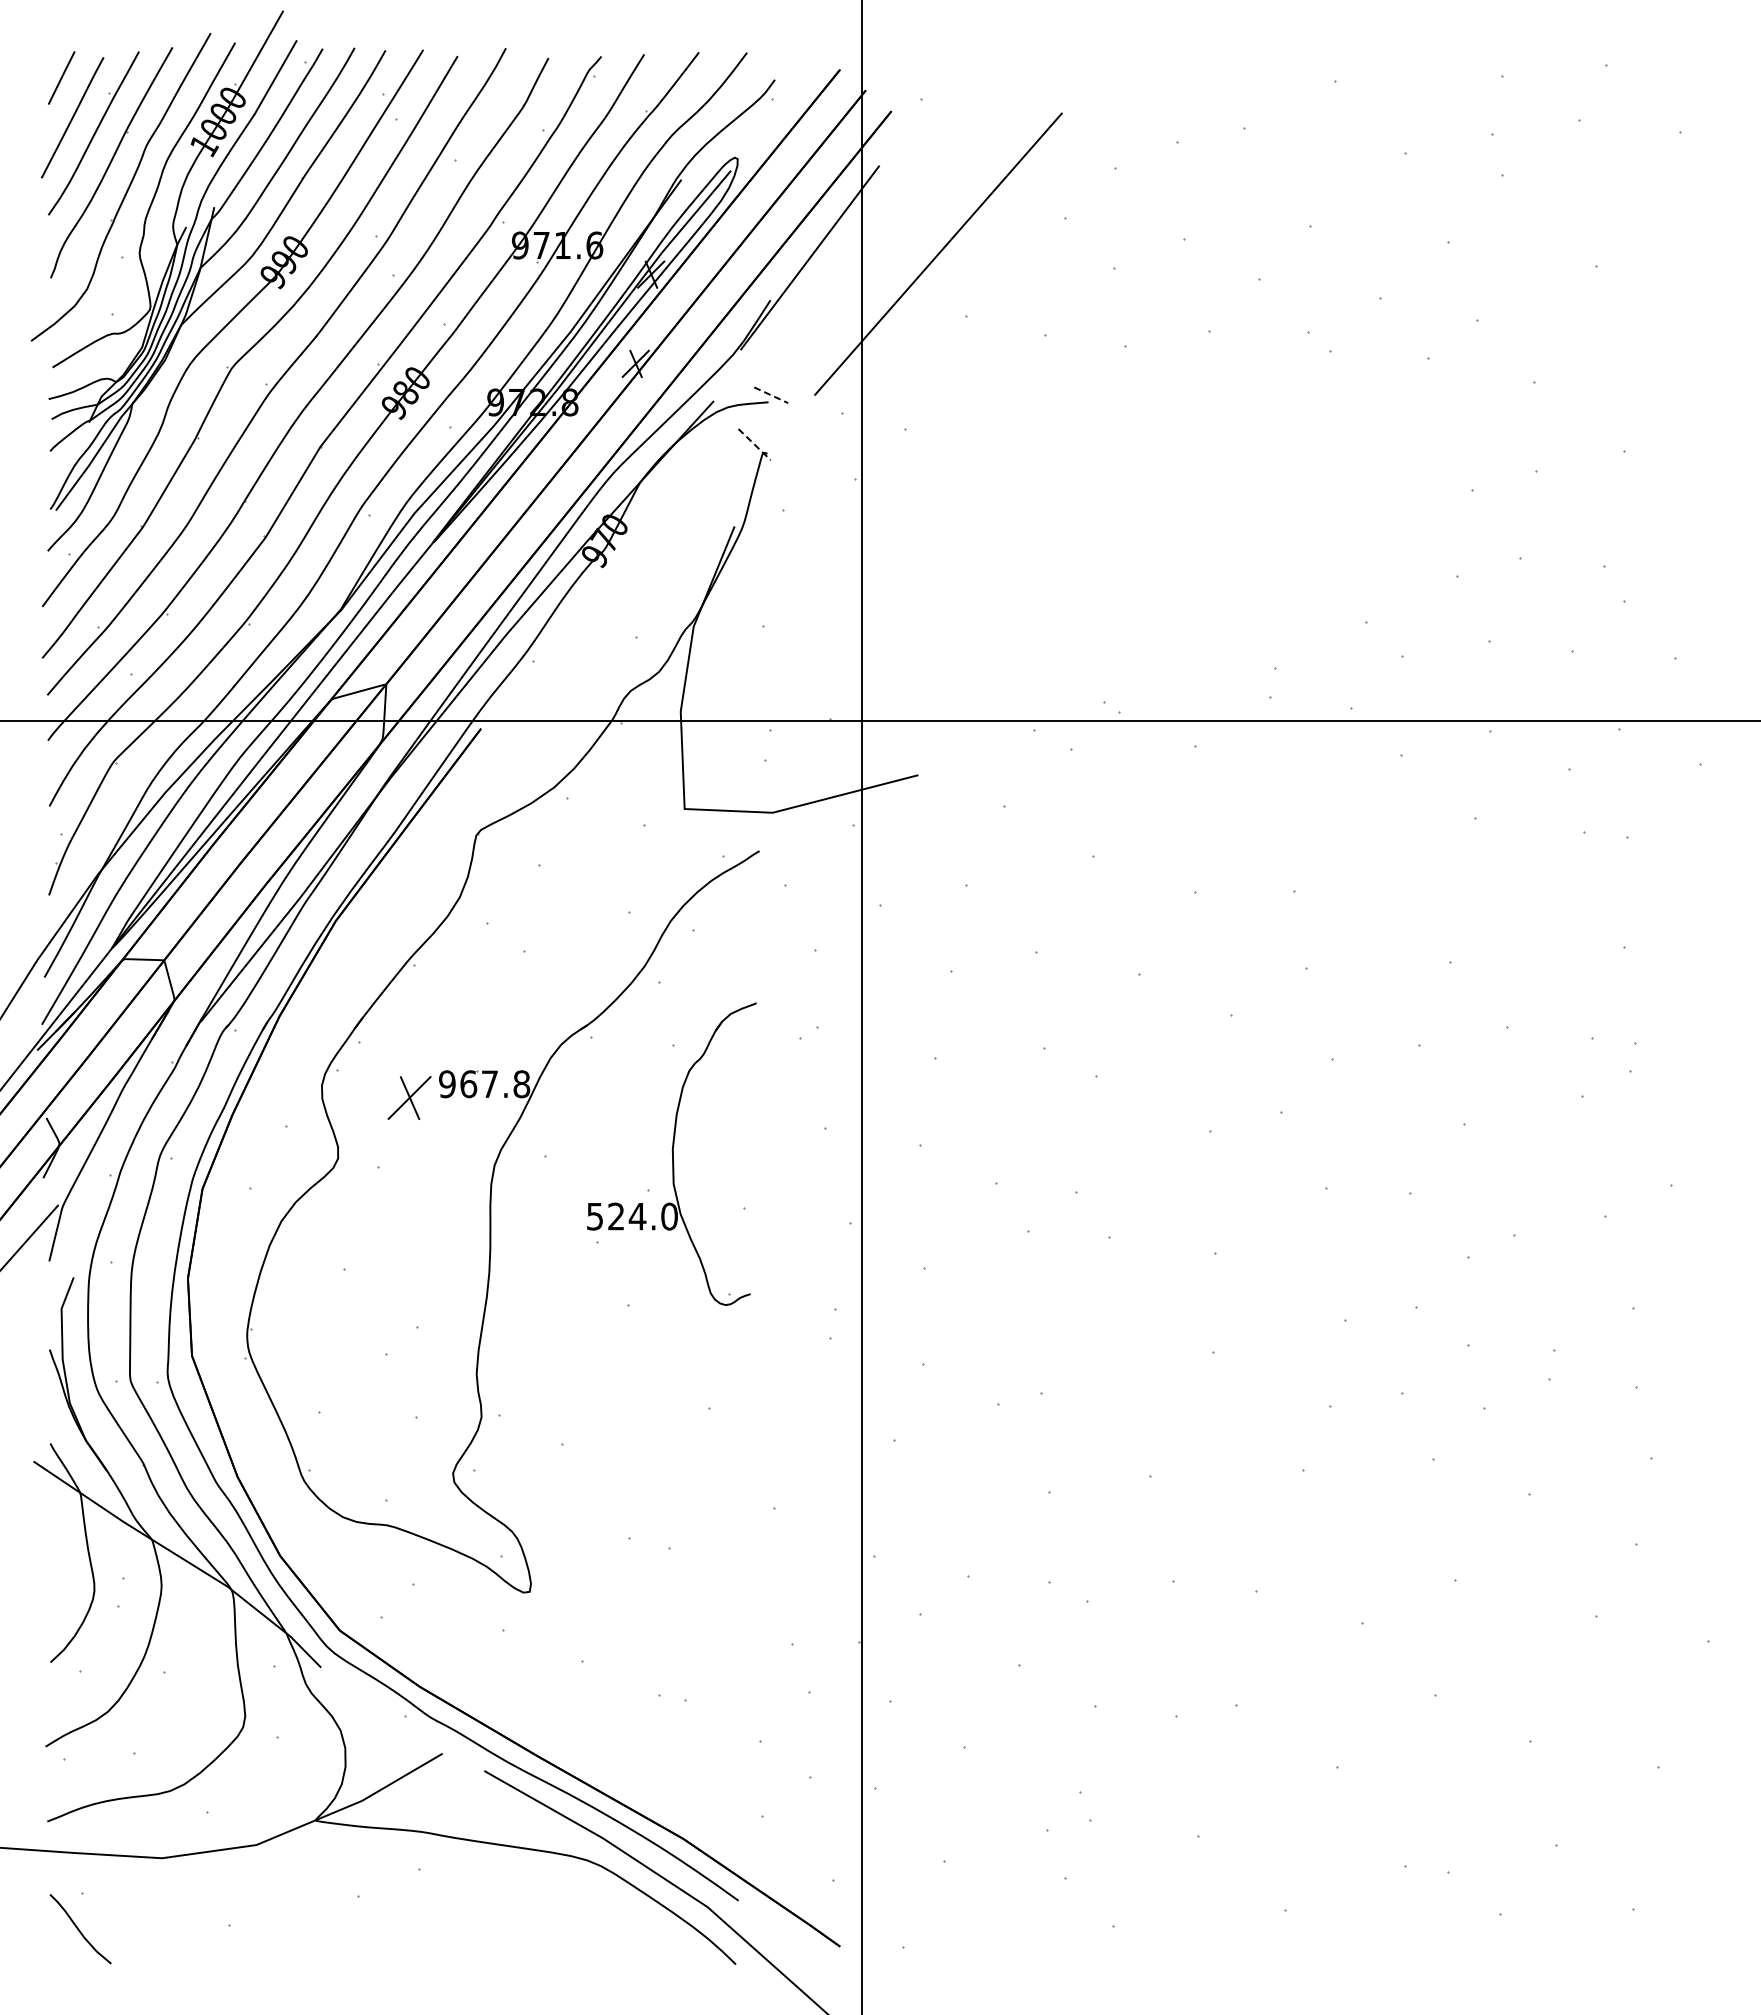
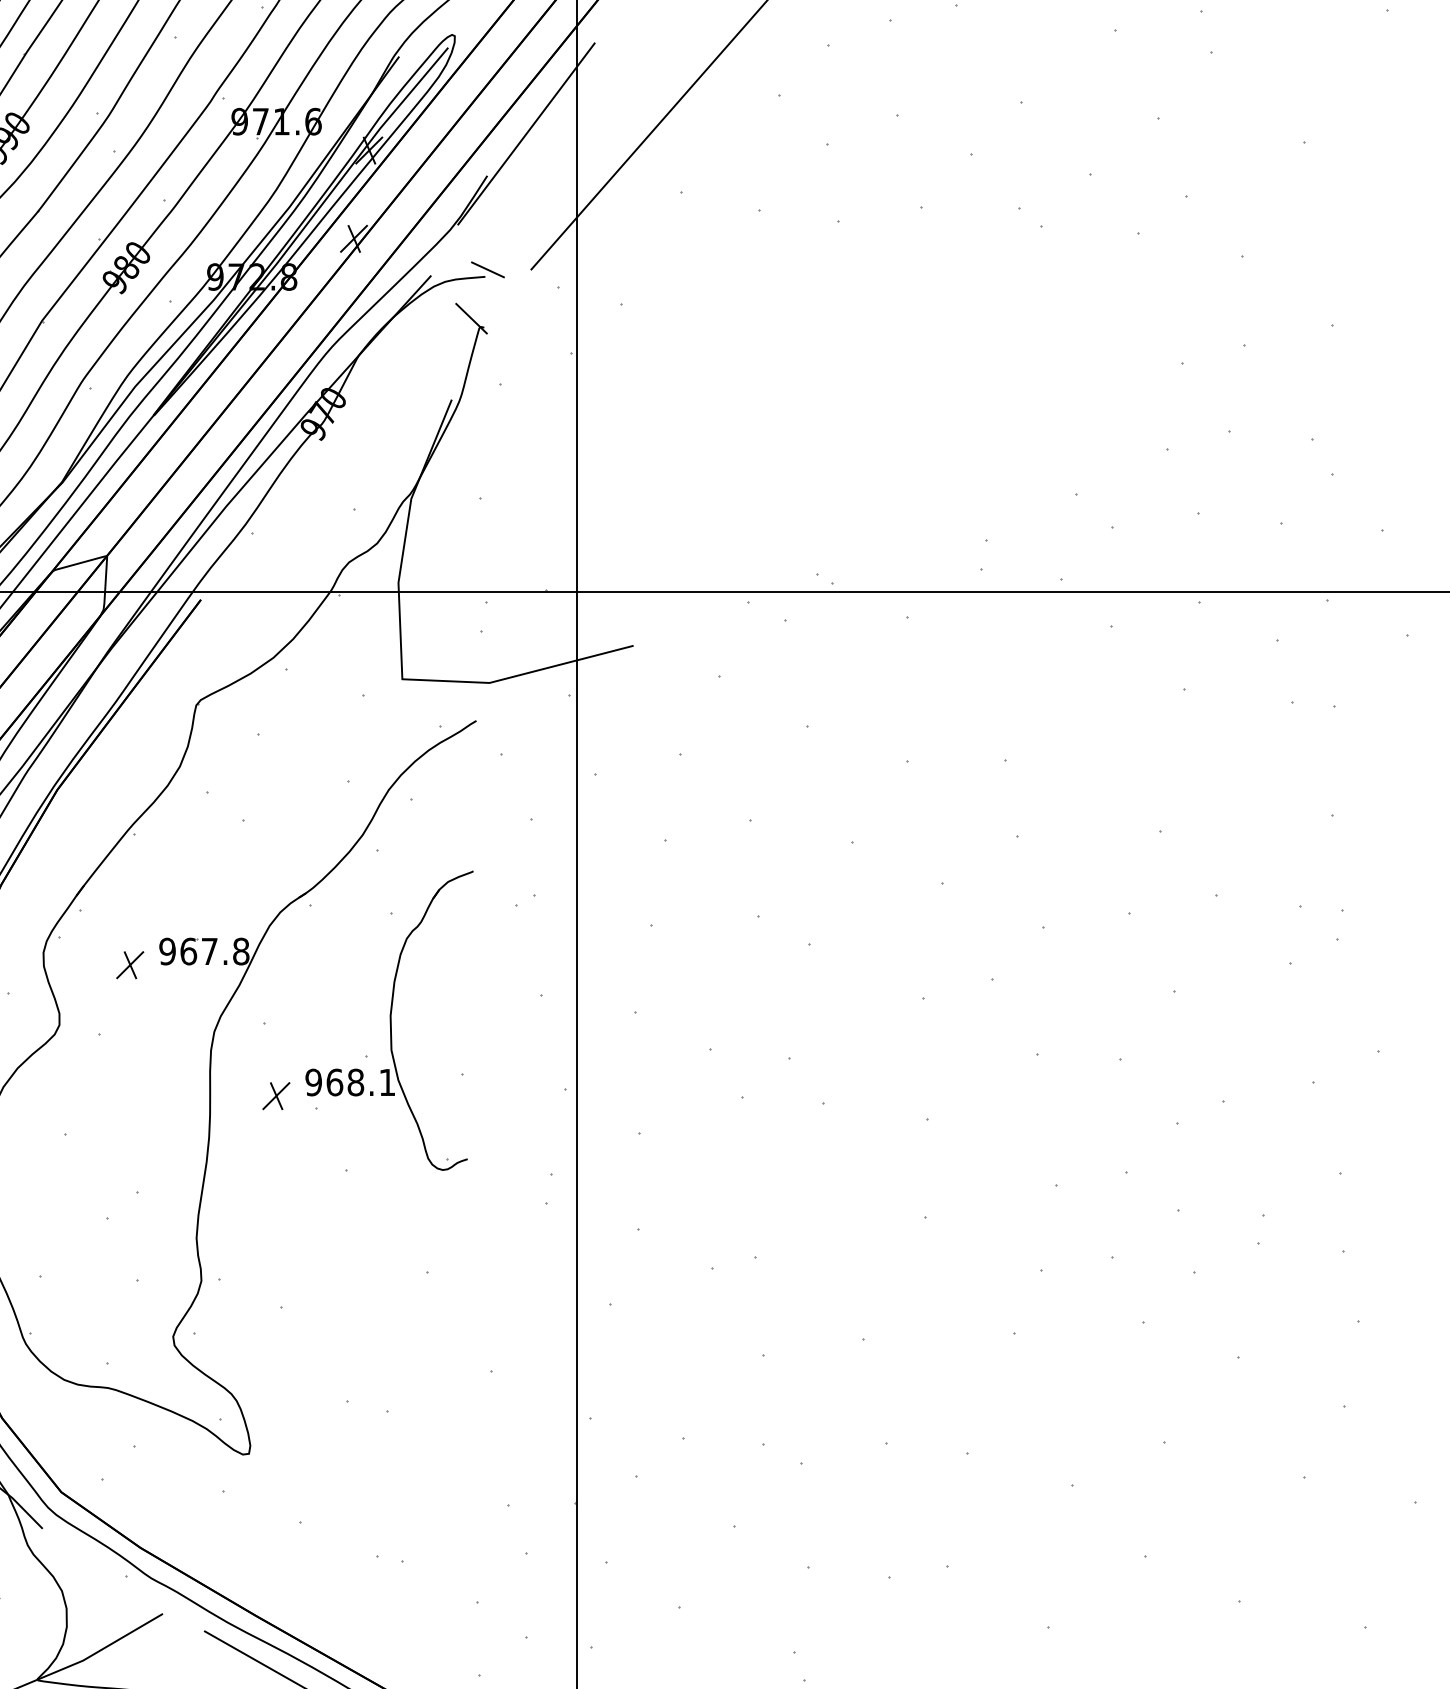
line: (771, 395) -> (488, 270), dashed -> solid
line: (754, 444) -> (471, 318), dashed -> solid
part: (409, 1097) -> (130, 964), size x0.62
text: (631, 1216) -> (349, 1082), 524.0 -> 968.1
part: (557, 1230) -> (276, 1096), added

